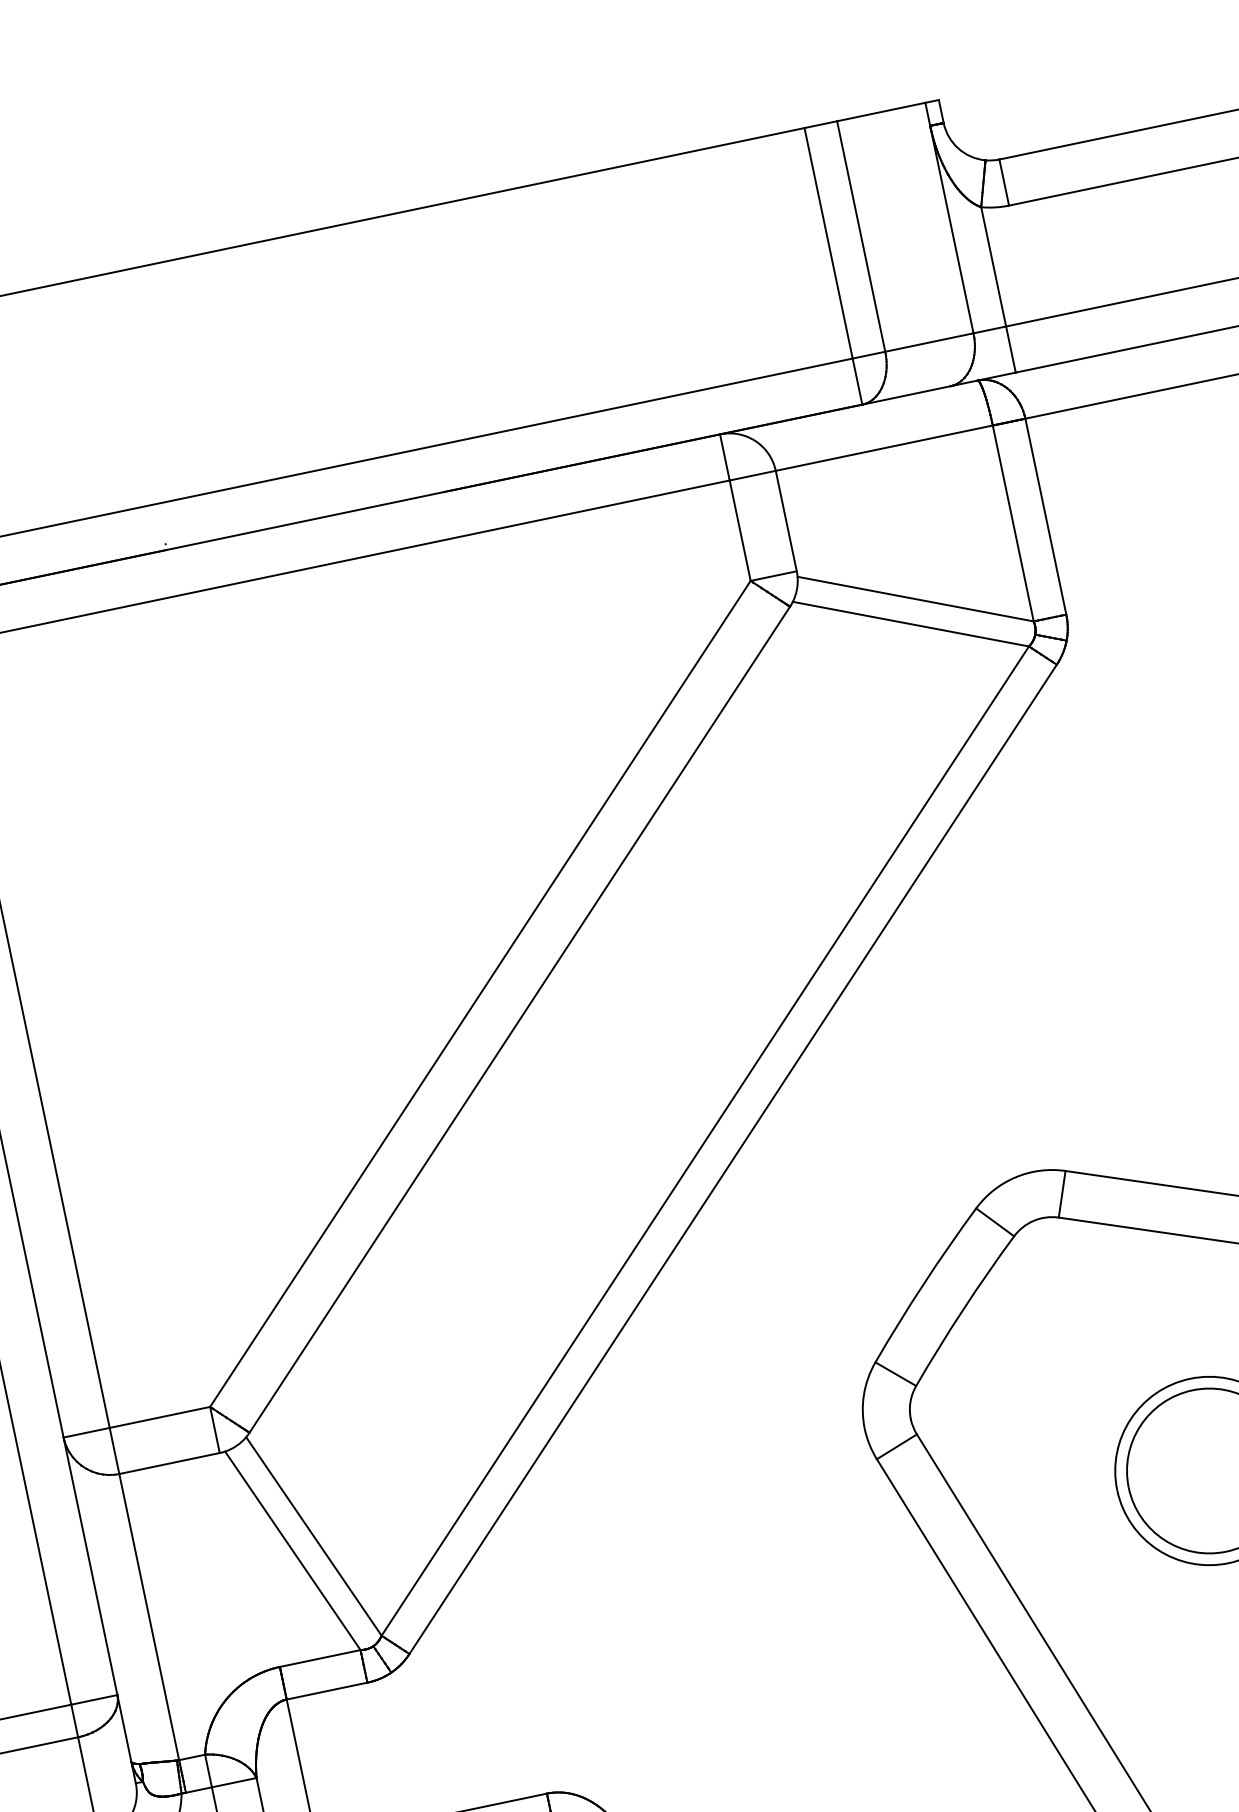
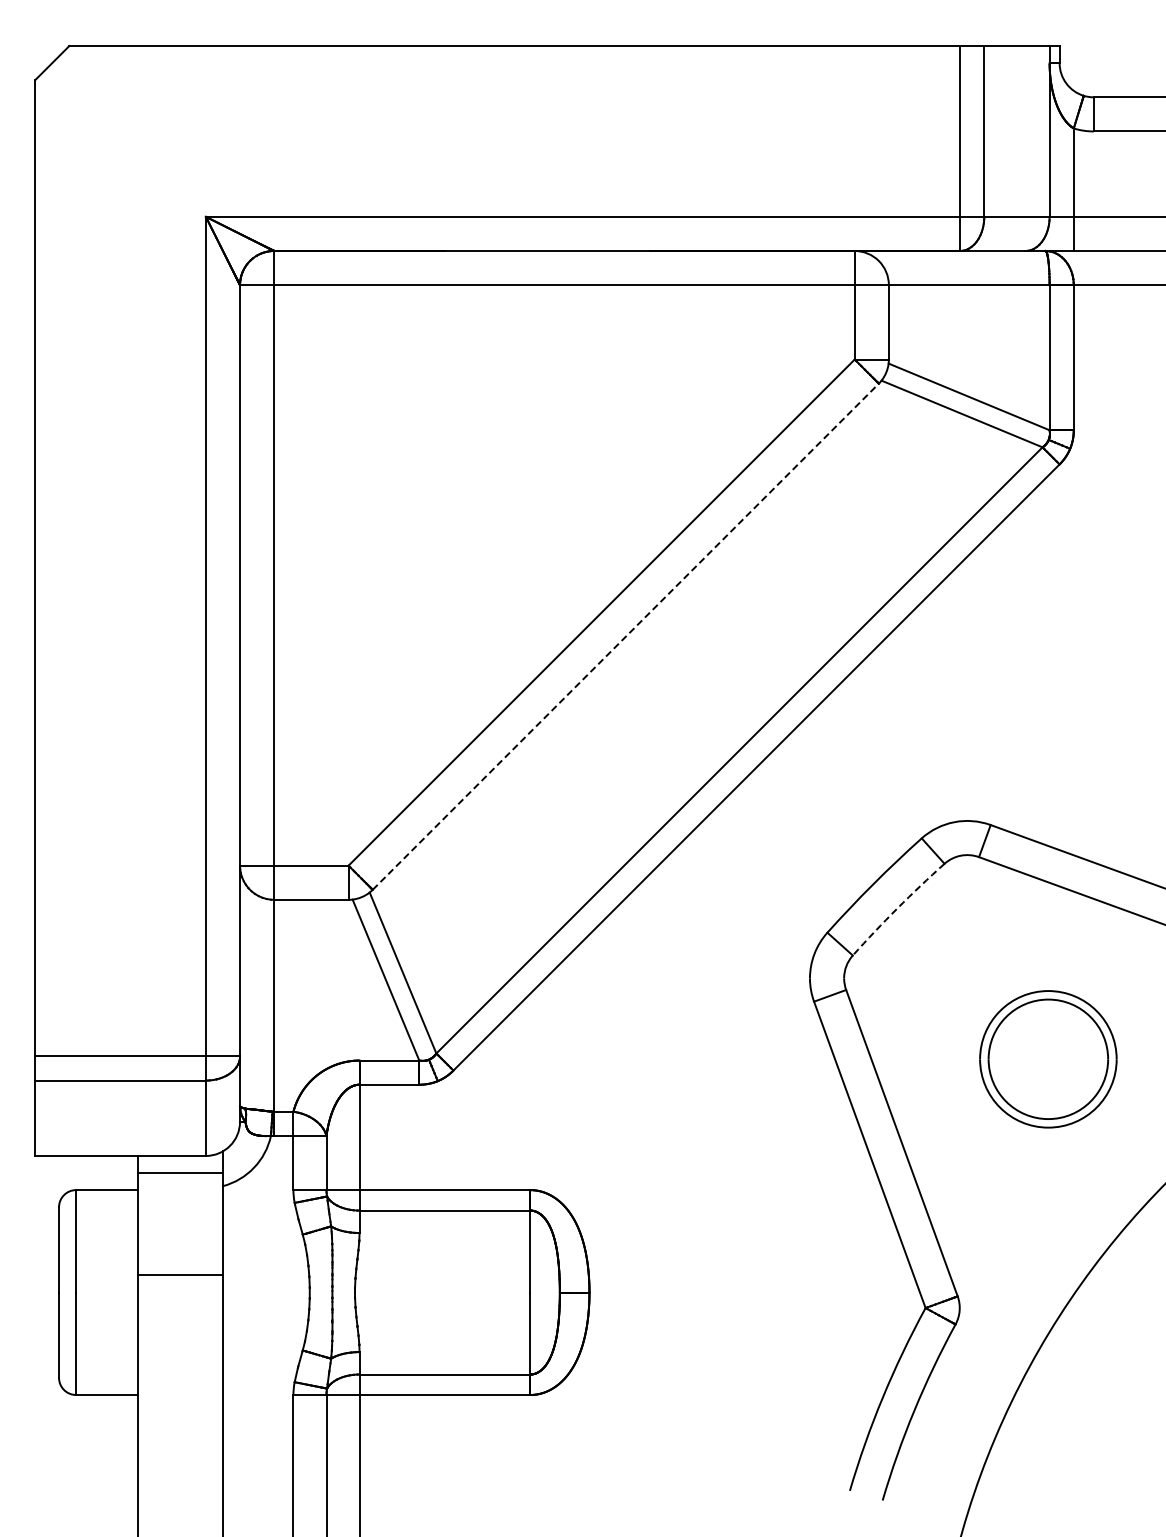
line: (519, 1019) -> (625, 636), solid -> dashed
arc: (963, 1309) -> (897, 908), solid -> dashed

